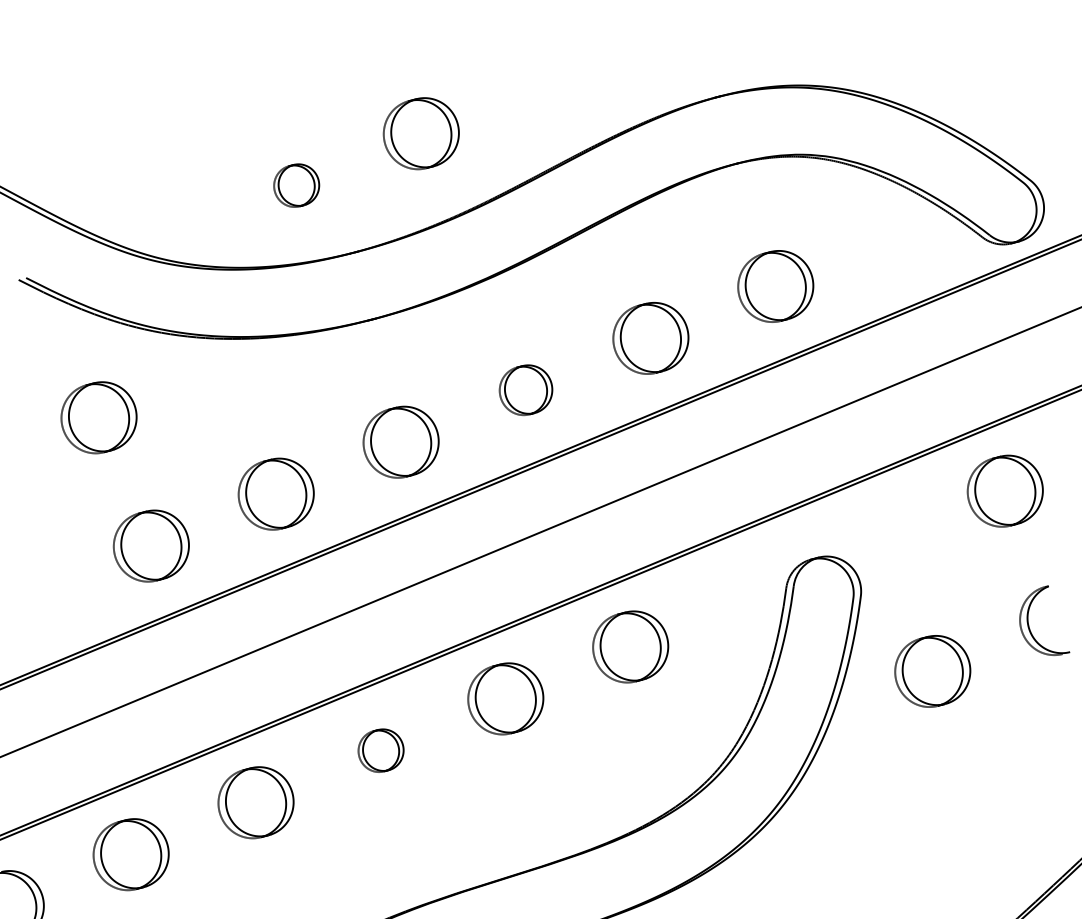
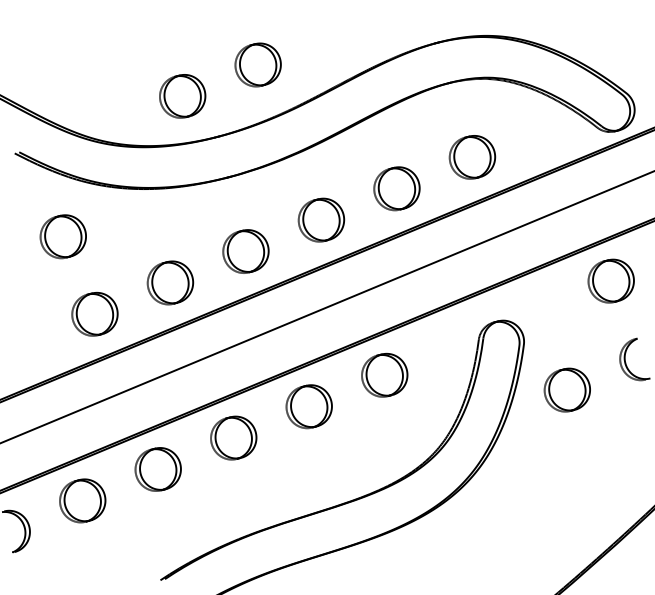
part: (296, 185) -> (182, 96), size x1.67
part: (526, 389) -> (321, 219), size x1.43
part: (380, 749) -> (233, 437), size x1.67

